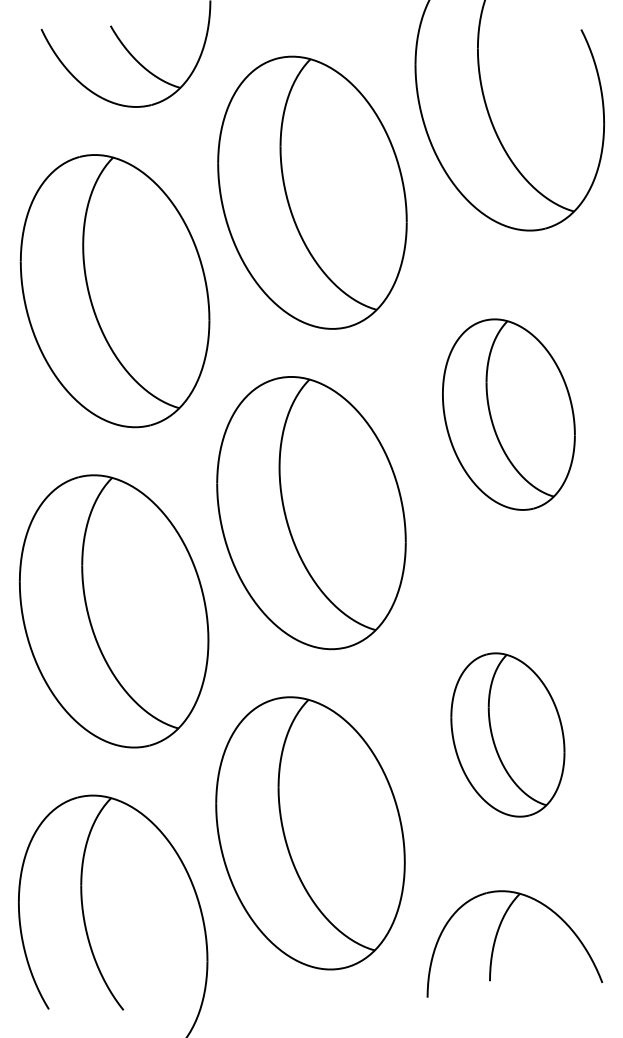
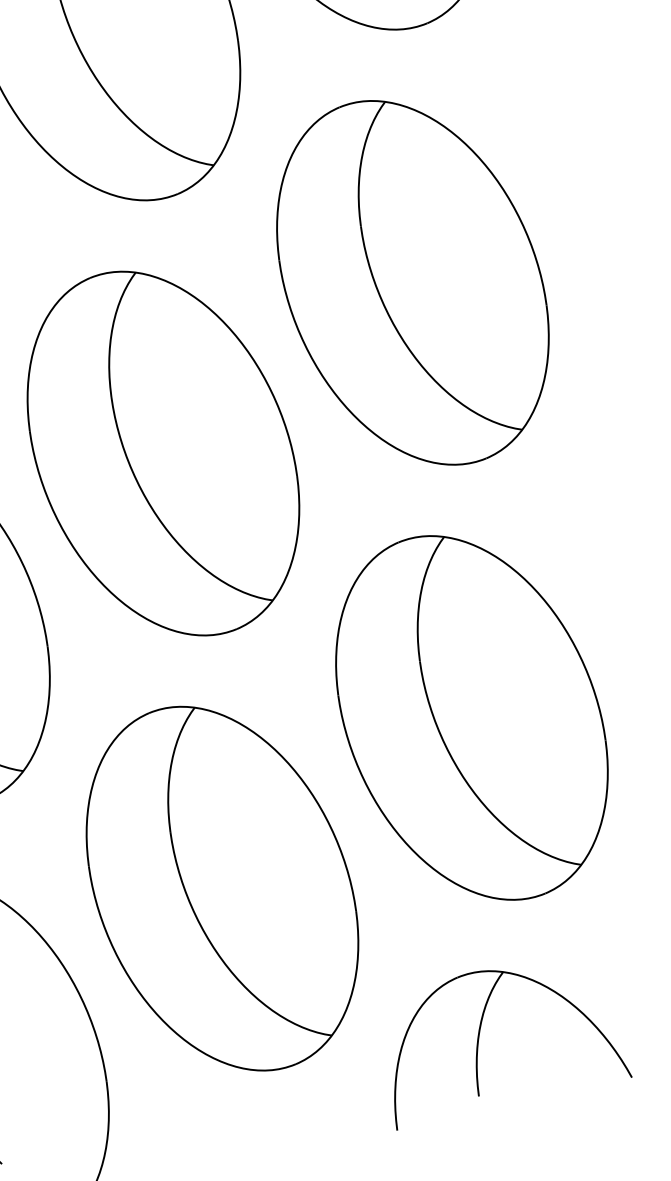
part: (508, 414) -> (412, 282), size x1.43
part: (507, 734) -> (471, 717), size x1.67
part: (497, 936) -> (480, 1034), moved

